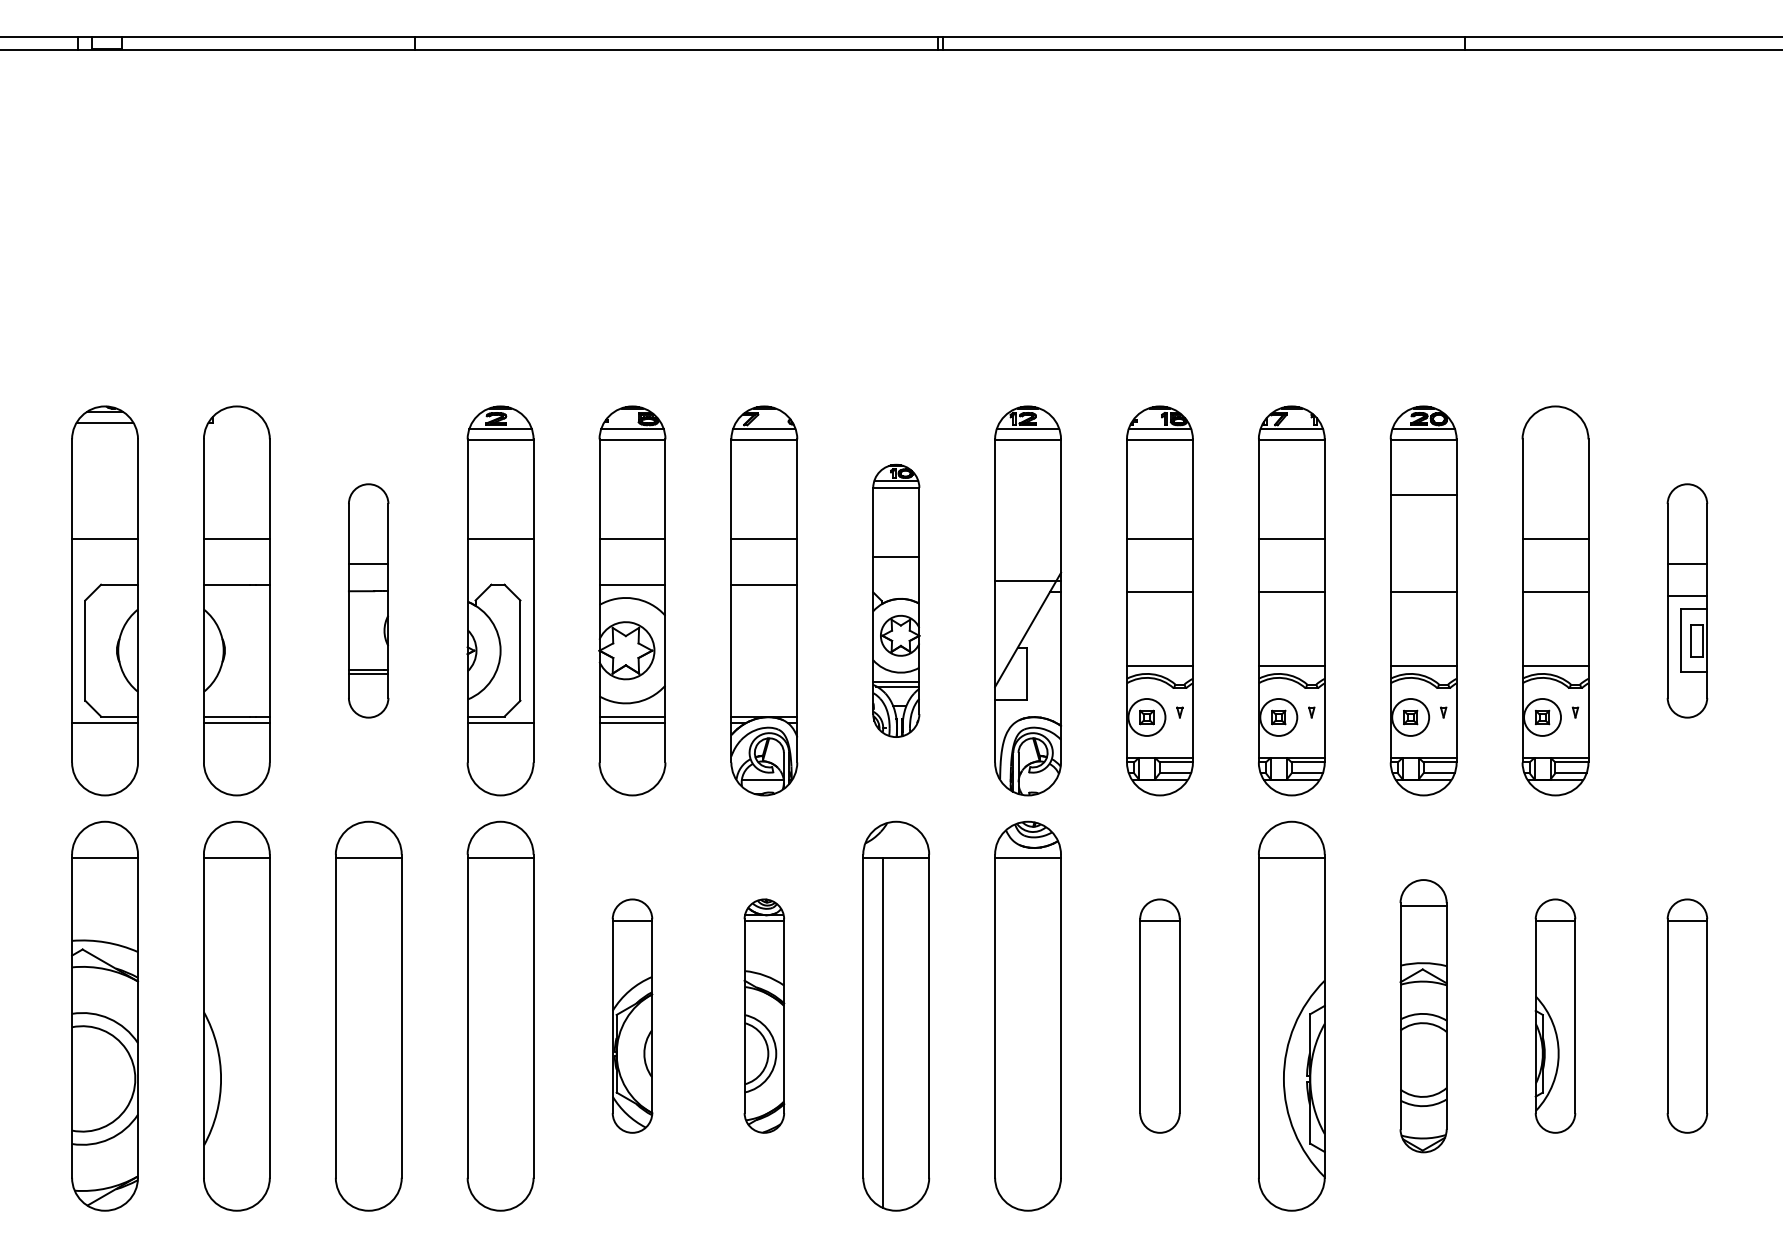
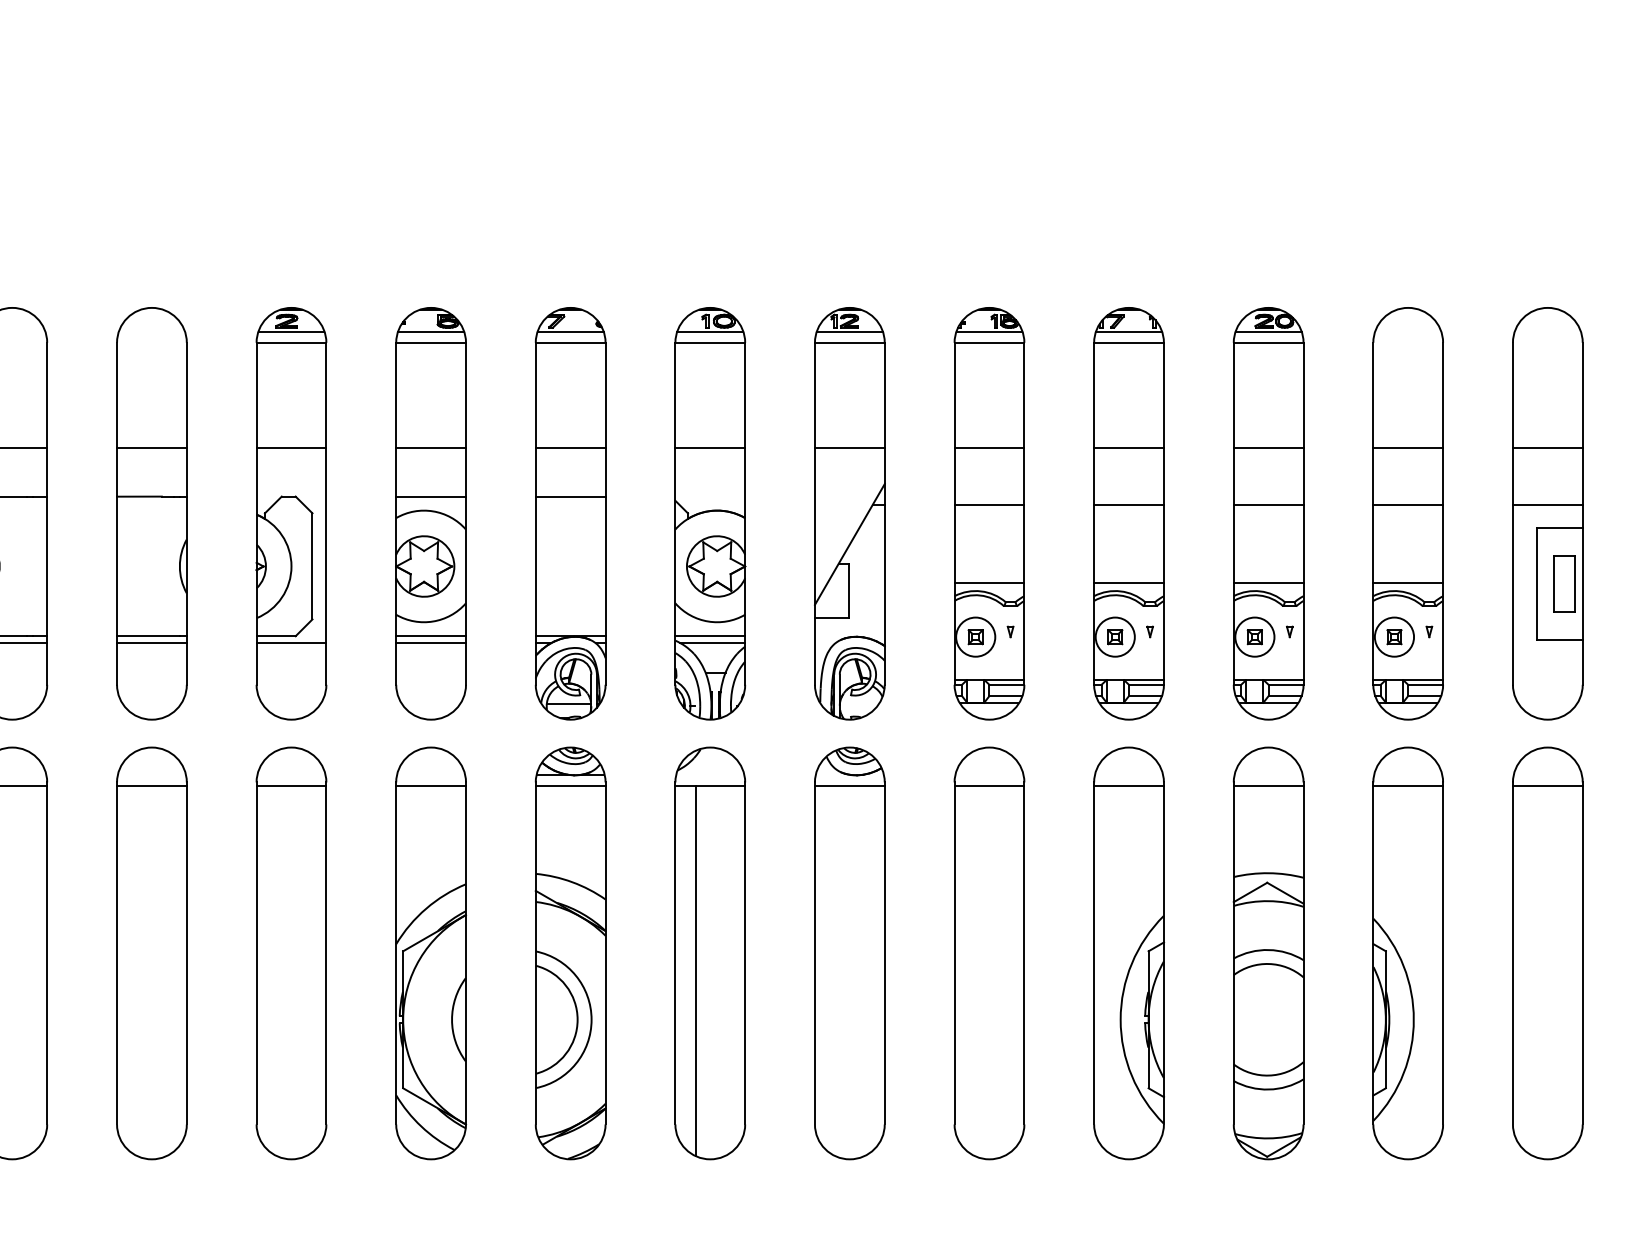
line: (1423, 494) -> (1268, 447), moved
line: (1028, 580) -> (850, 447), moved
part: (368, 600) -> (151, 513), size x1.67
part: (896, 600) -> (710, 513), size x1.43
part: (1687, 600) -> (1547, 513), size x1.67
part: (632, 1015) -> (431, 952), size x1.67
part: (764, 1015) -> (570, 952), size x1.67
part: (1159, 1015) -> (988, 952), size x1.67
part: (1423, 1015) -> (1268, 952), size x1.43
part: (1555, 1015) -> (1408, 952), size x1.67
part: (1687, 1015) -> (1547, 952), size x1.67

